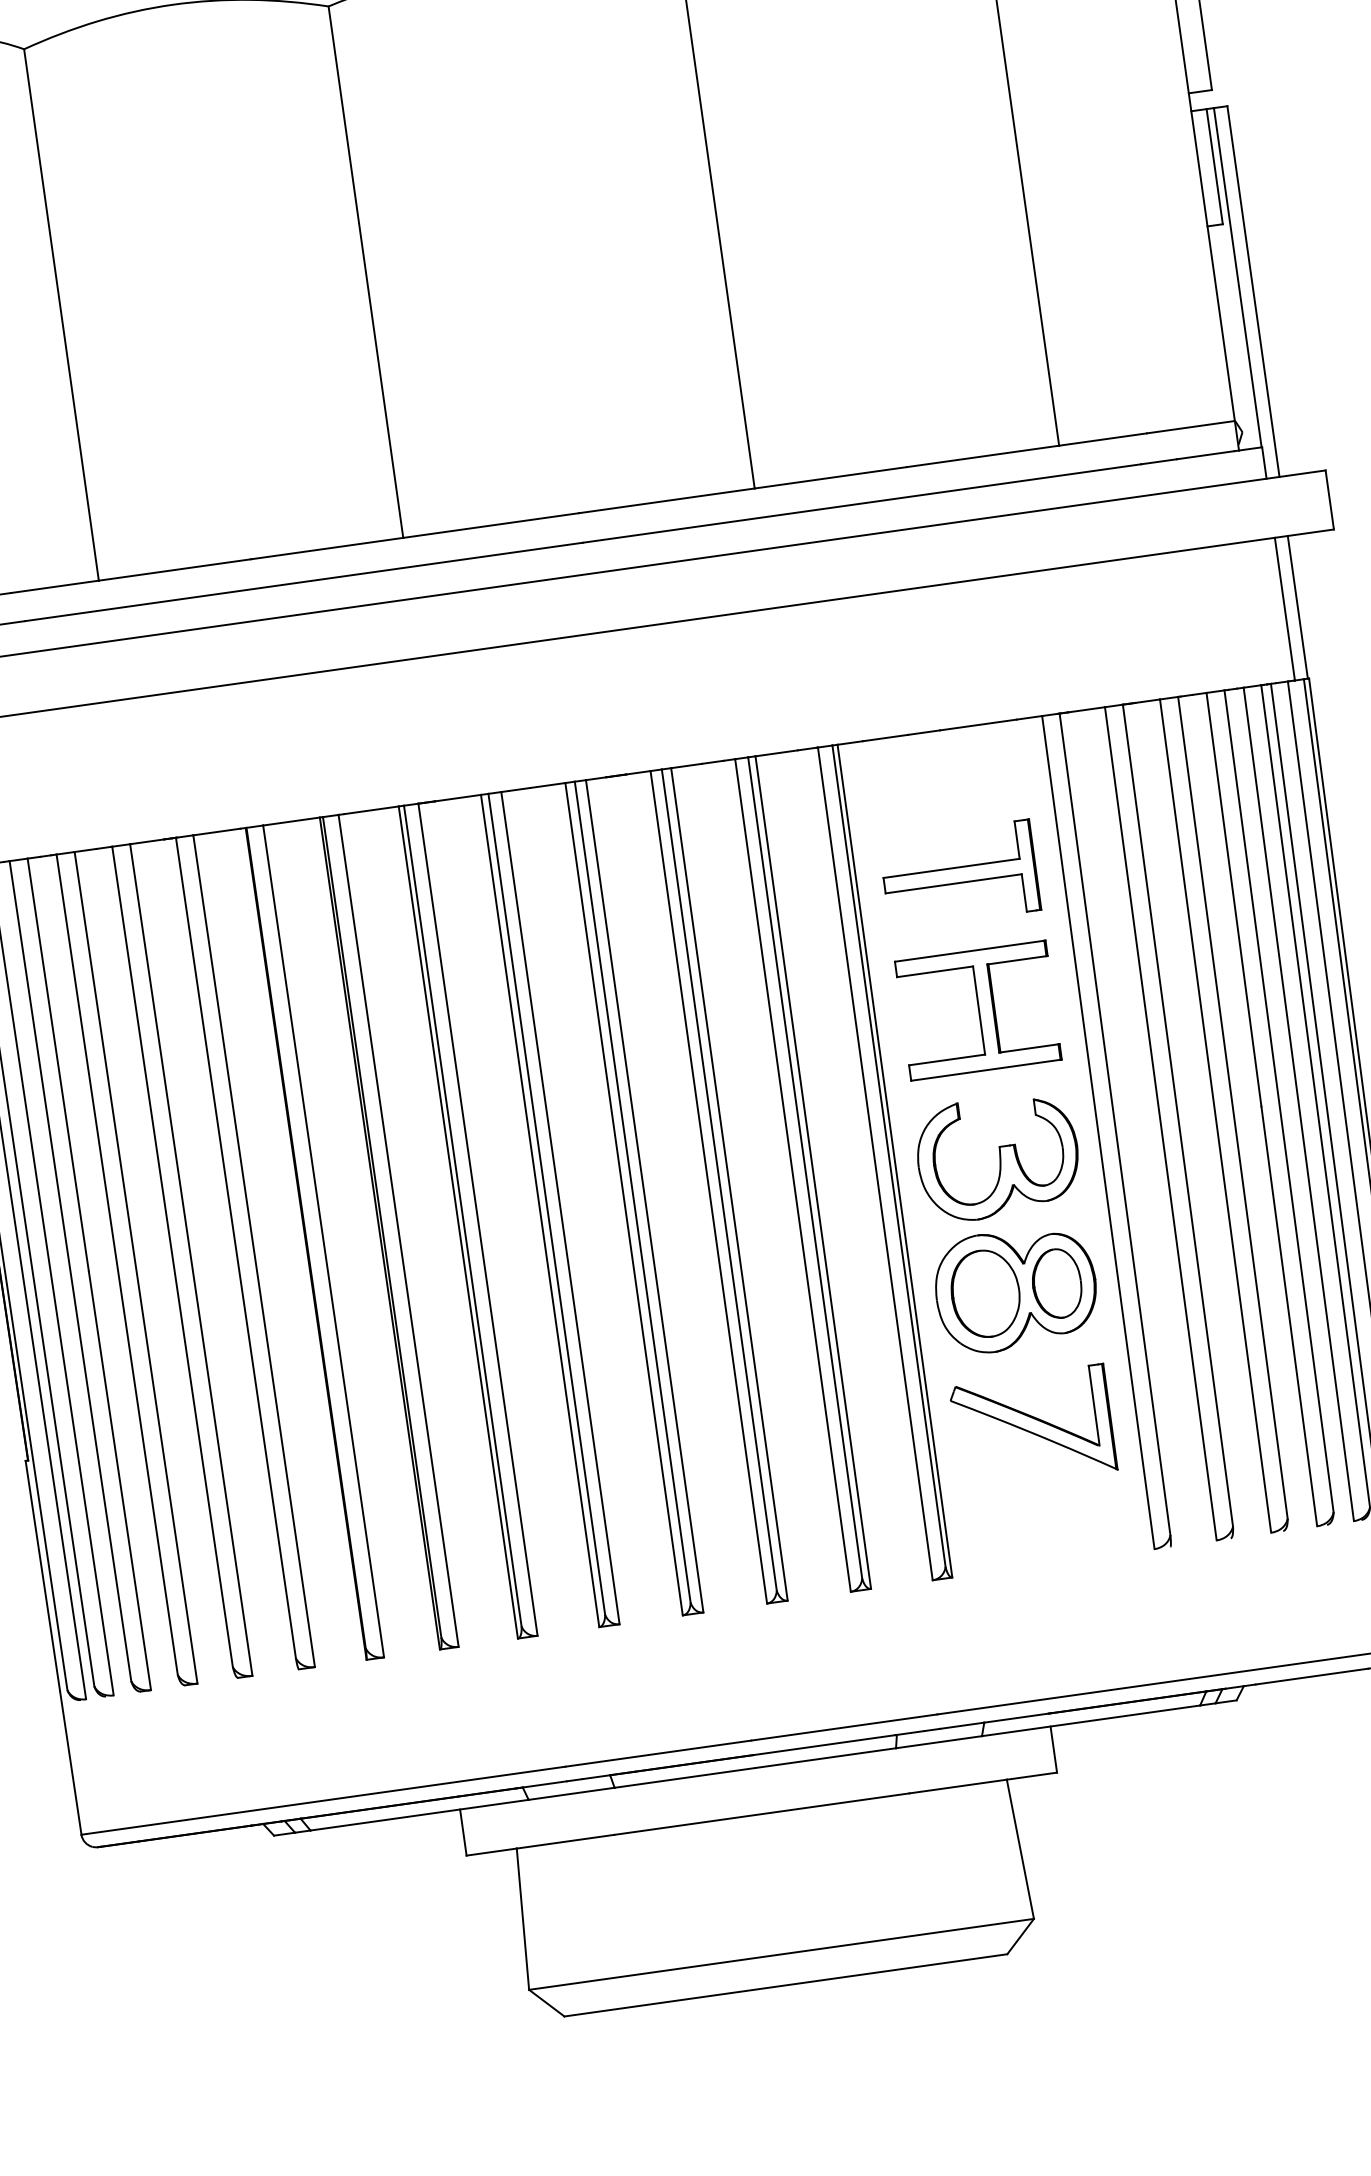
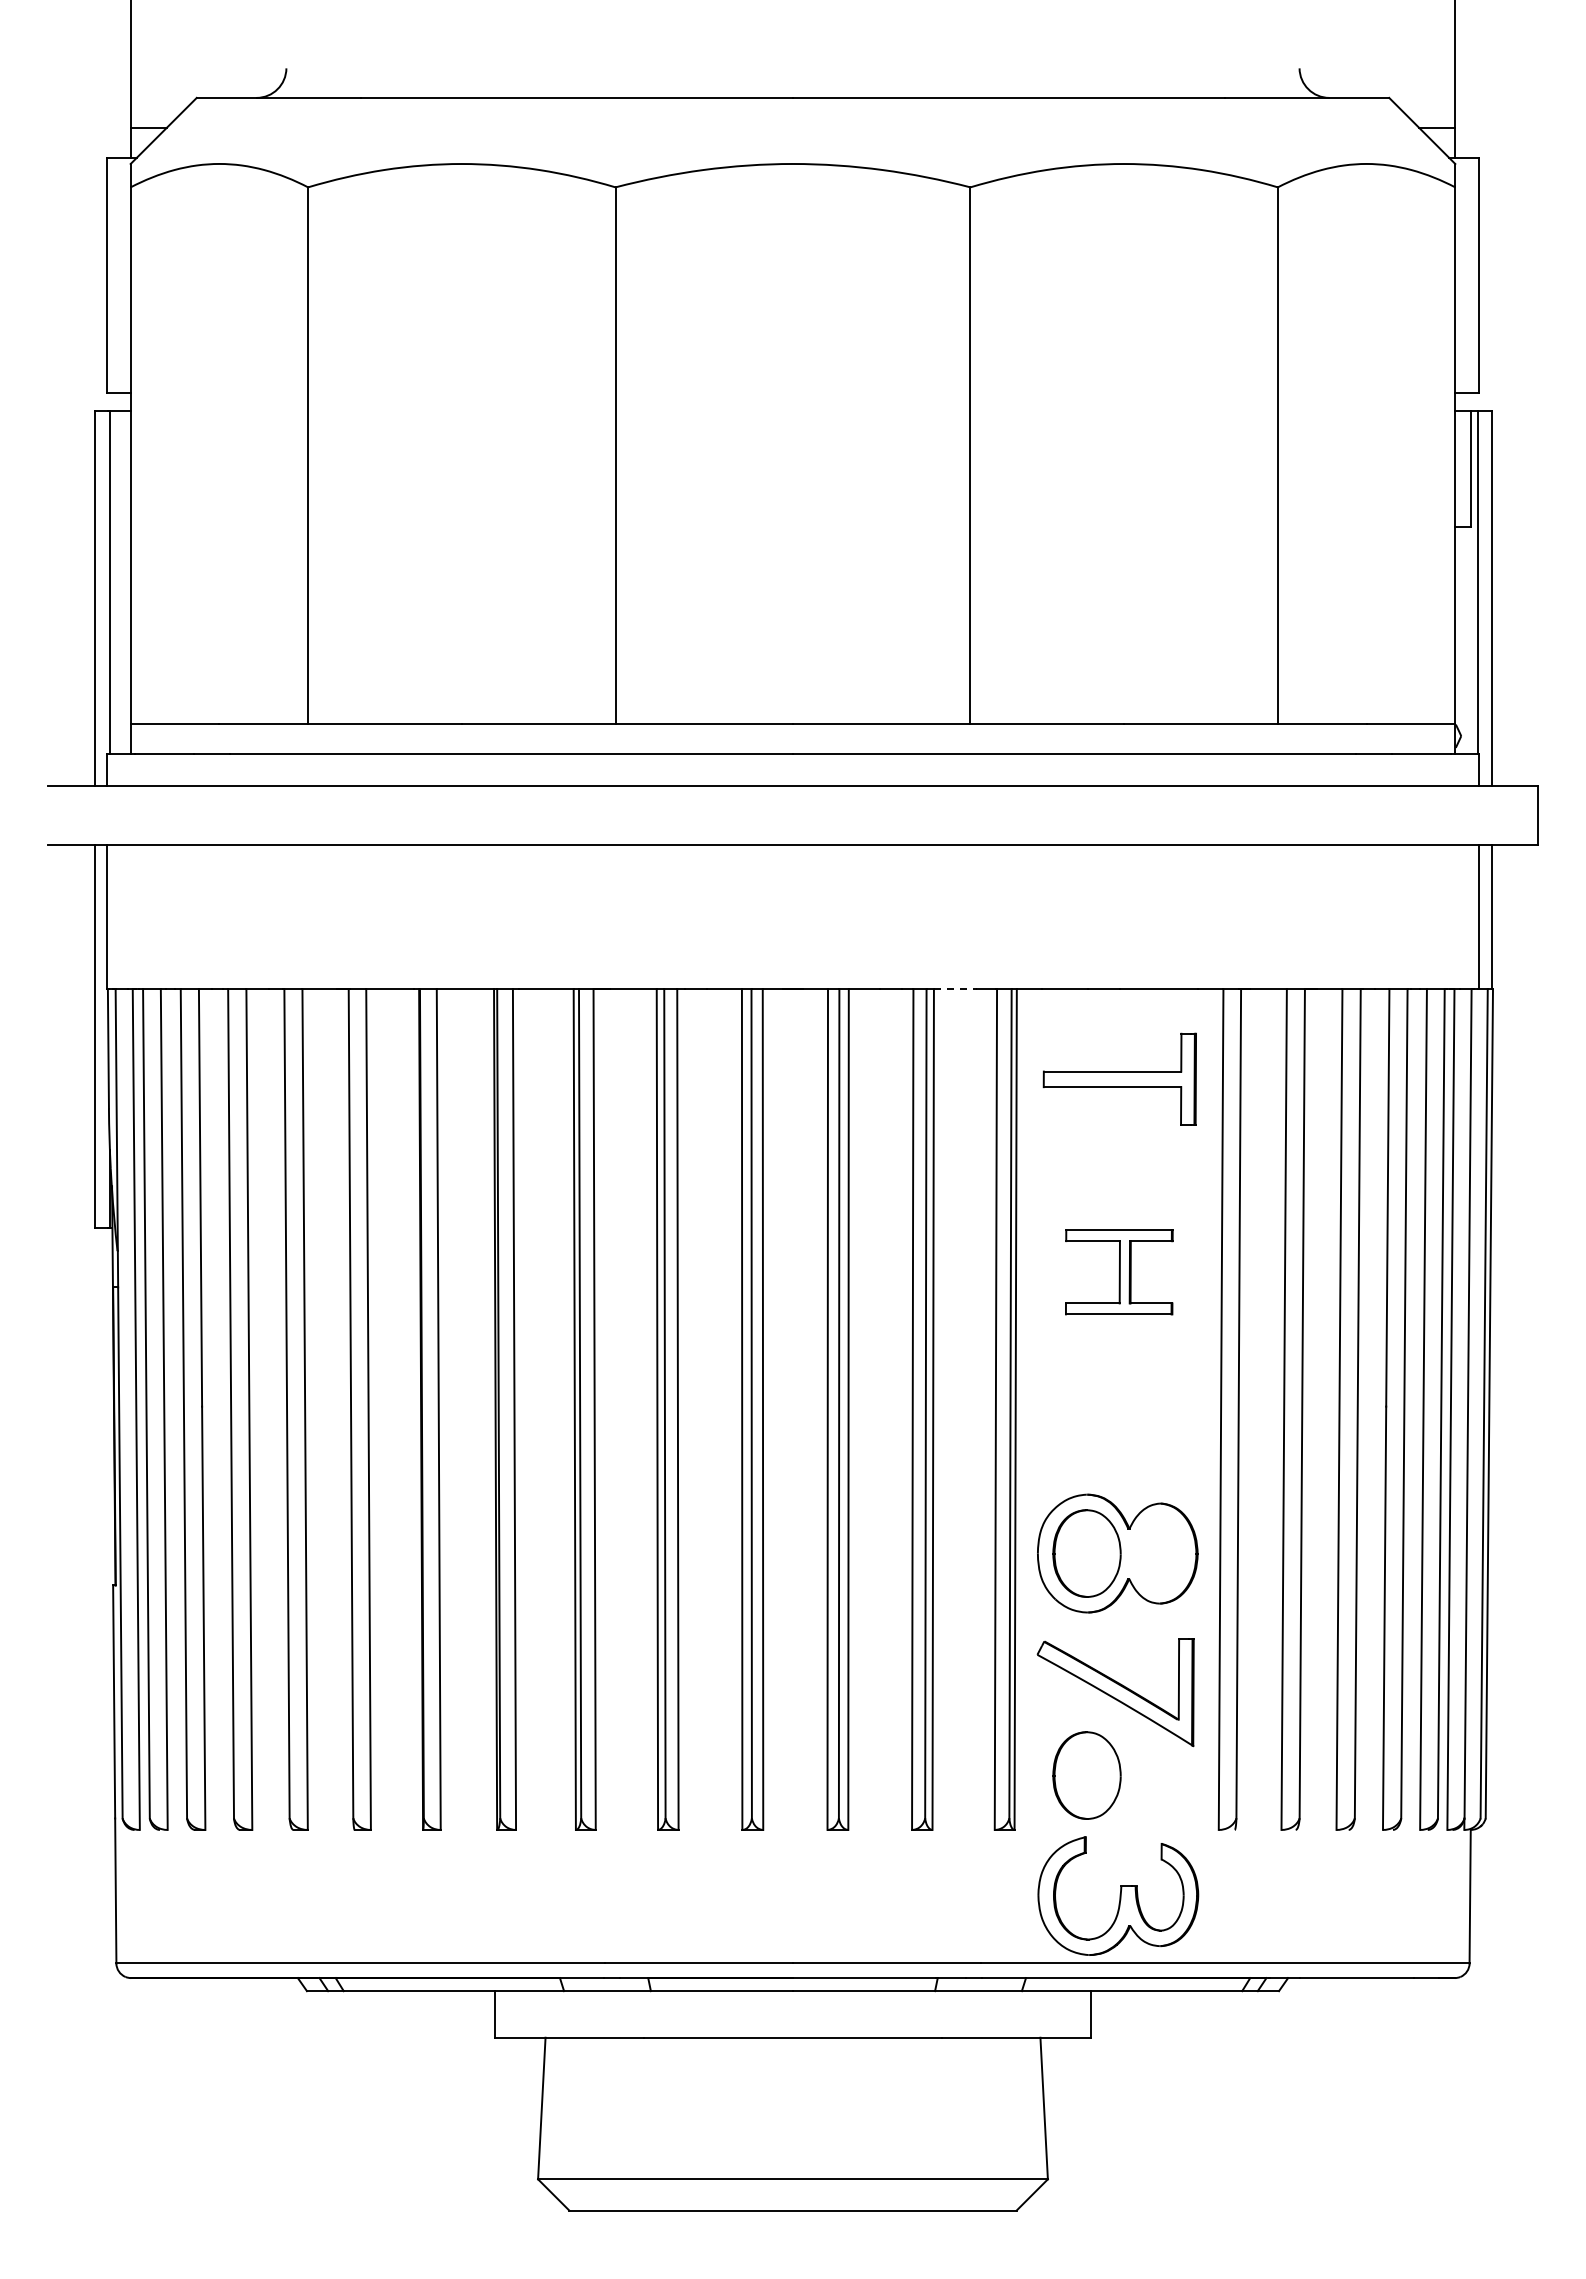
line: (776, 753) -> (955, 989), solid -> dashed
part: (959, 874) -> (1119, 1078), moved
part: (978, 1010) -> (1119, 1272), size x0.7
part: (998, 1156) -> (1118, 1895), moved
part: (1056, 1283) -> (1158, 1553), removed
part: (1015, 1513) -> (1086, 1775), added

